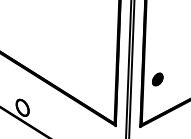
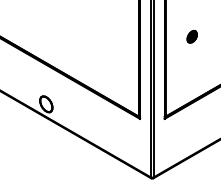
part: (157, 79) -> (191, 36), moved

